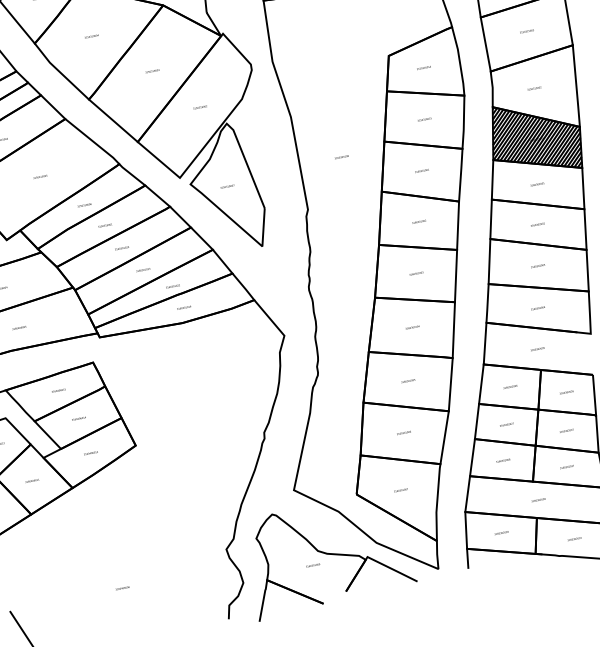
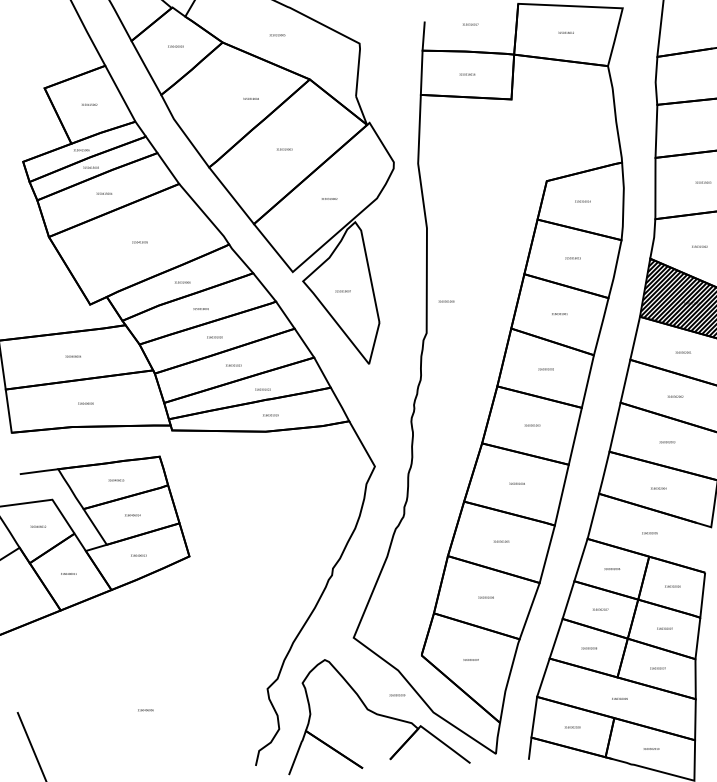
text: (91, 36) -> (250, 98), moved
text: (341, 157) -> (446, 301), moved
text: (313, 565) -> (397, 695), moved

